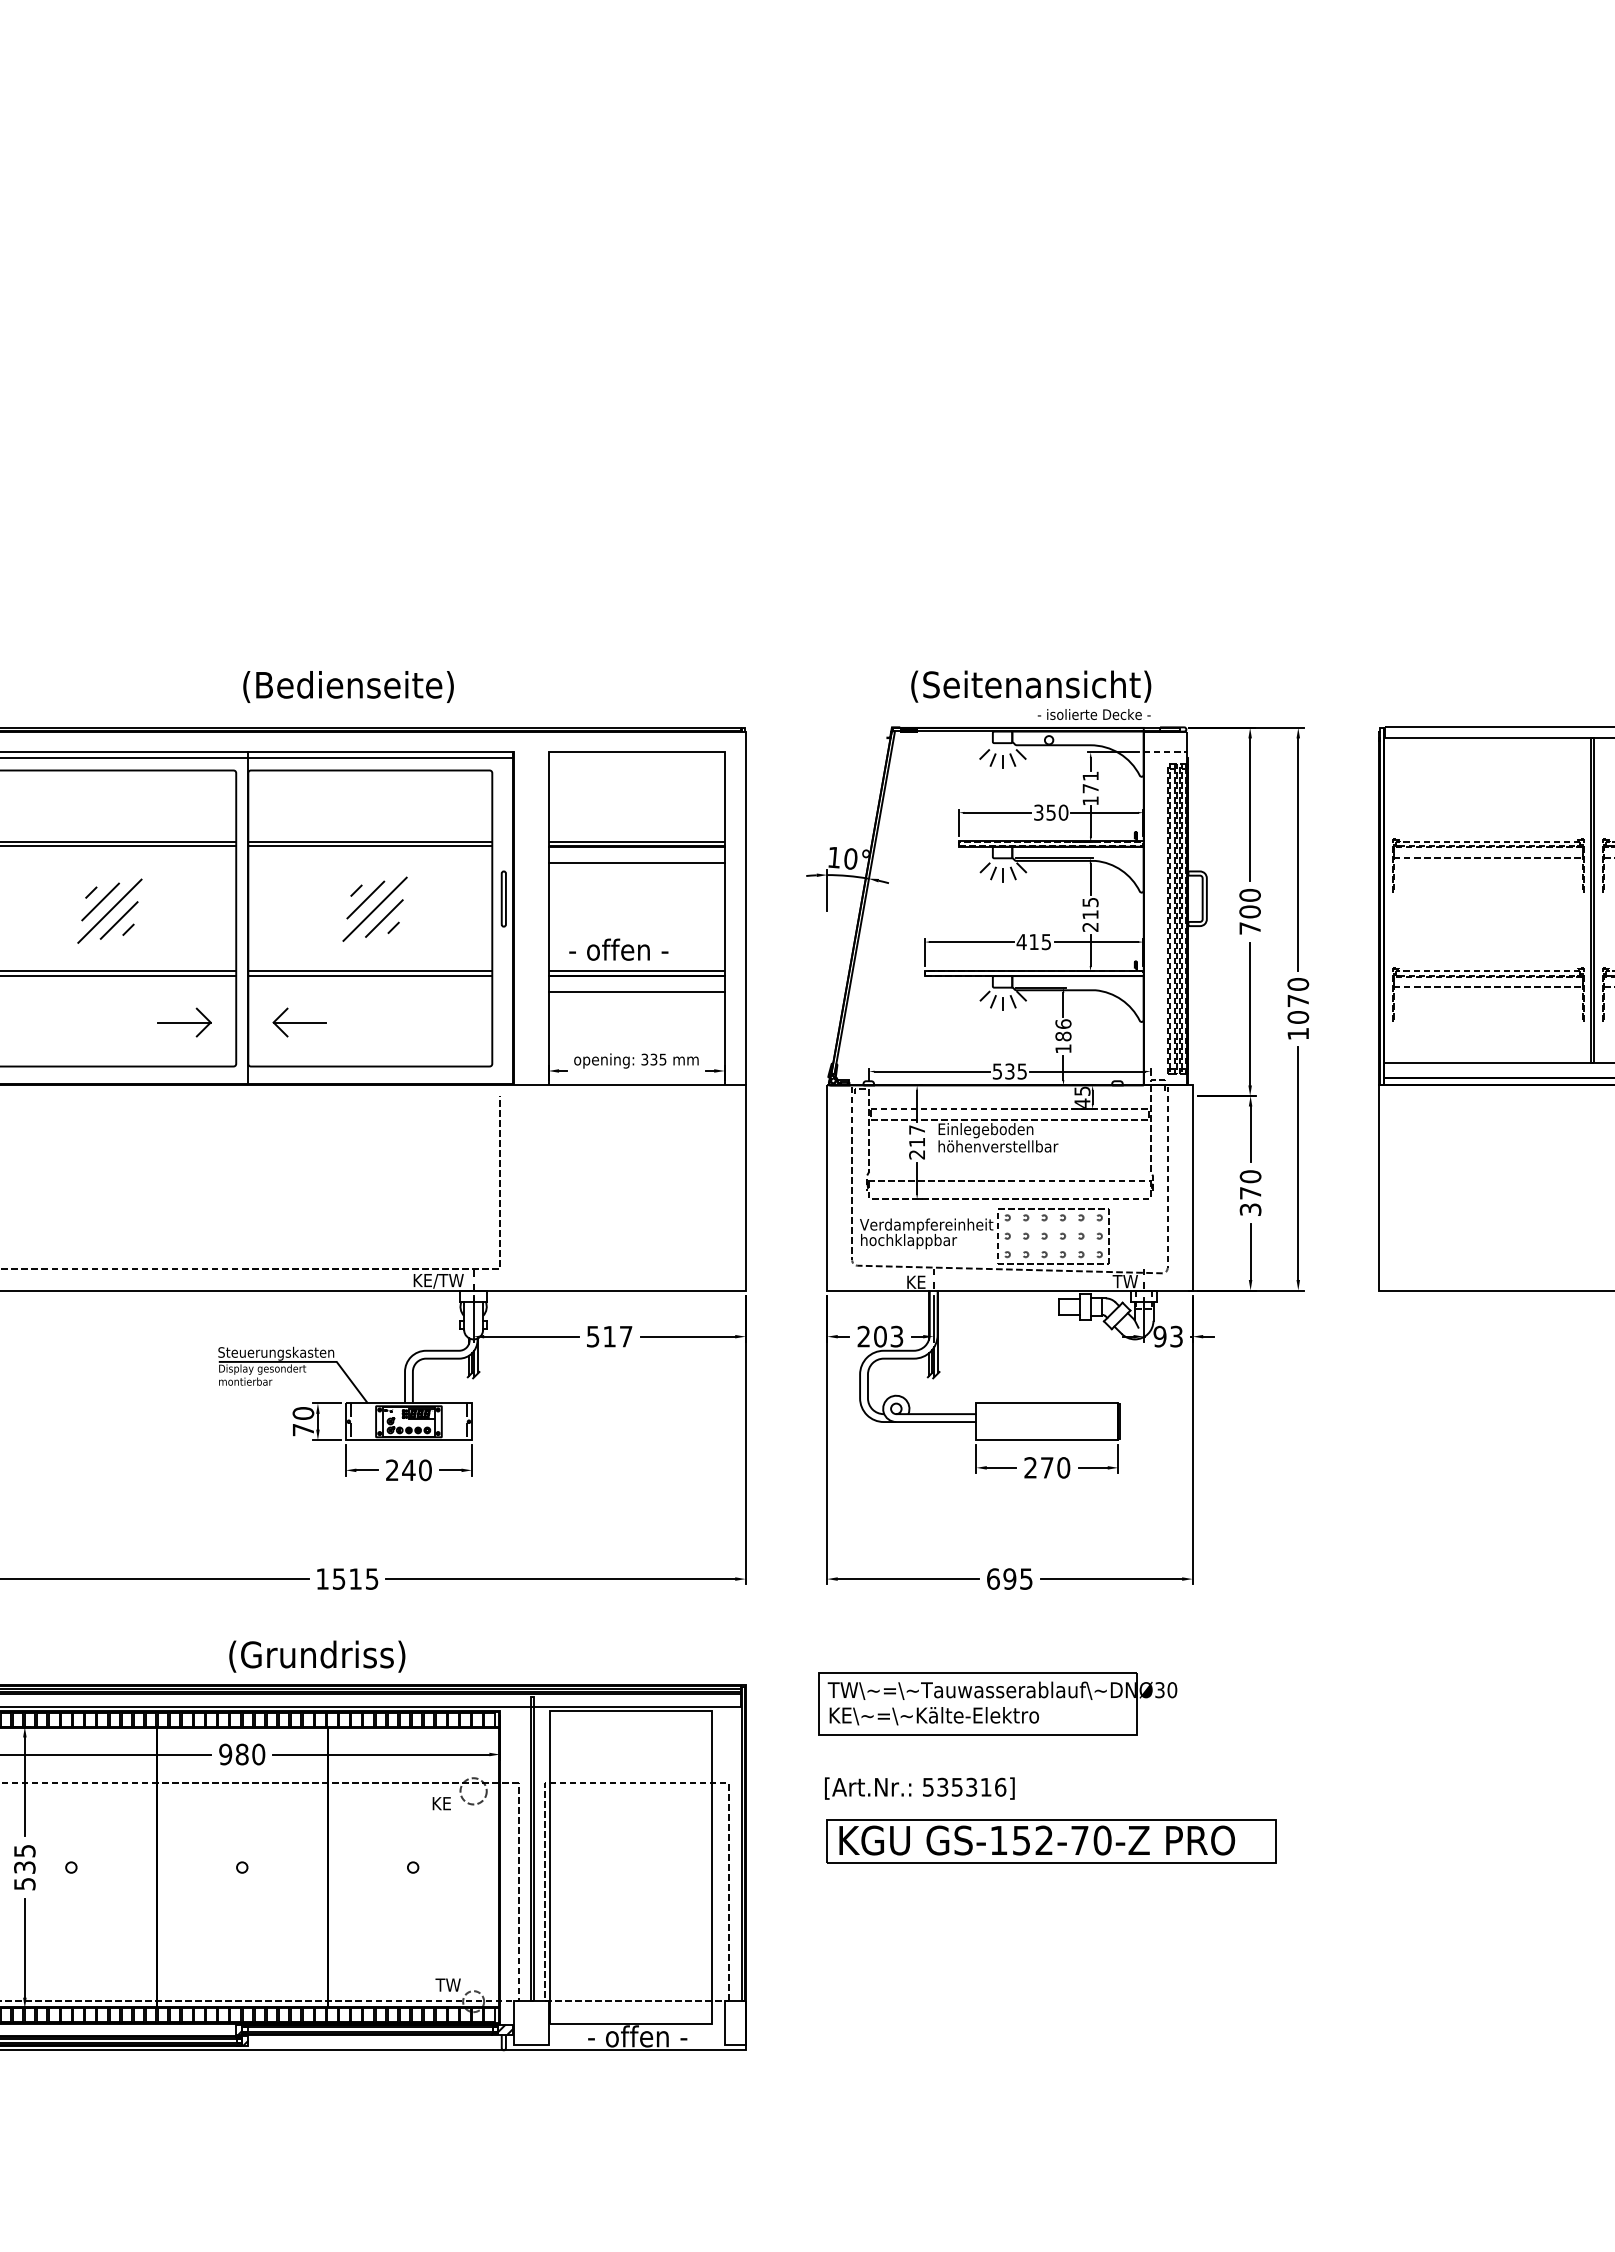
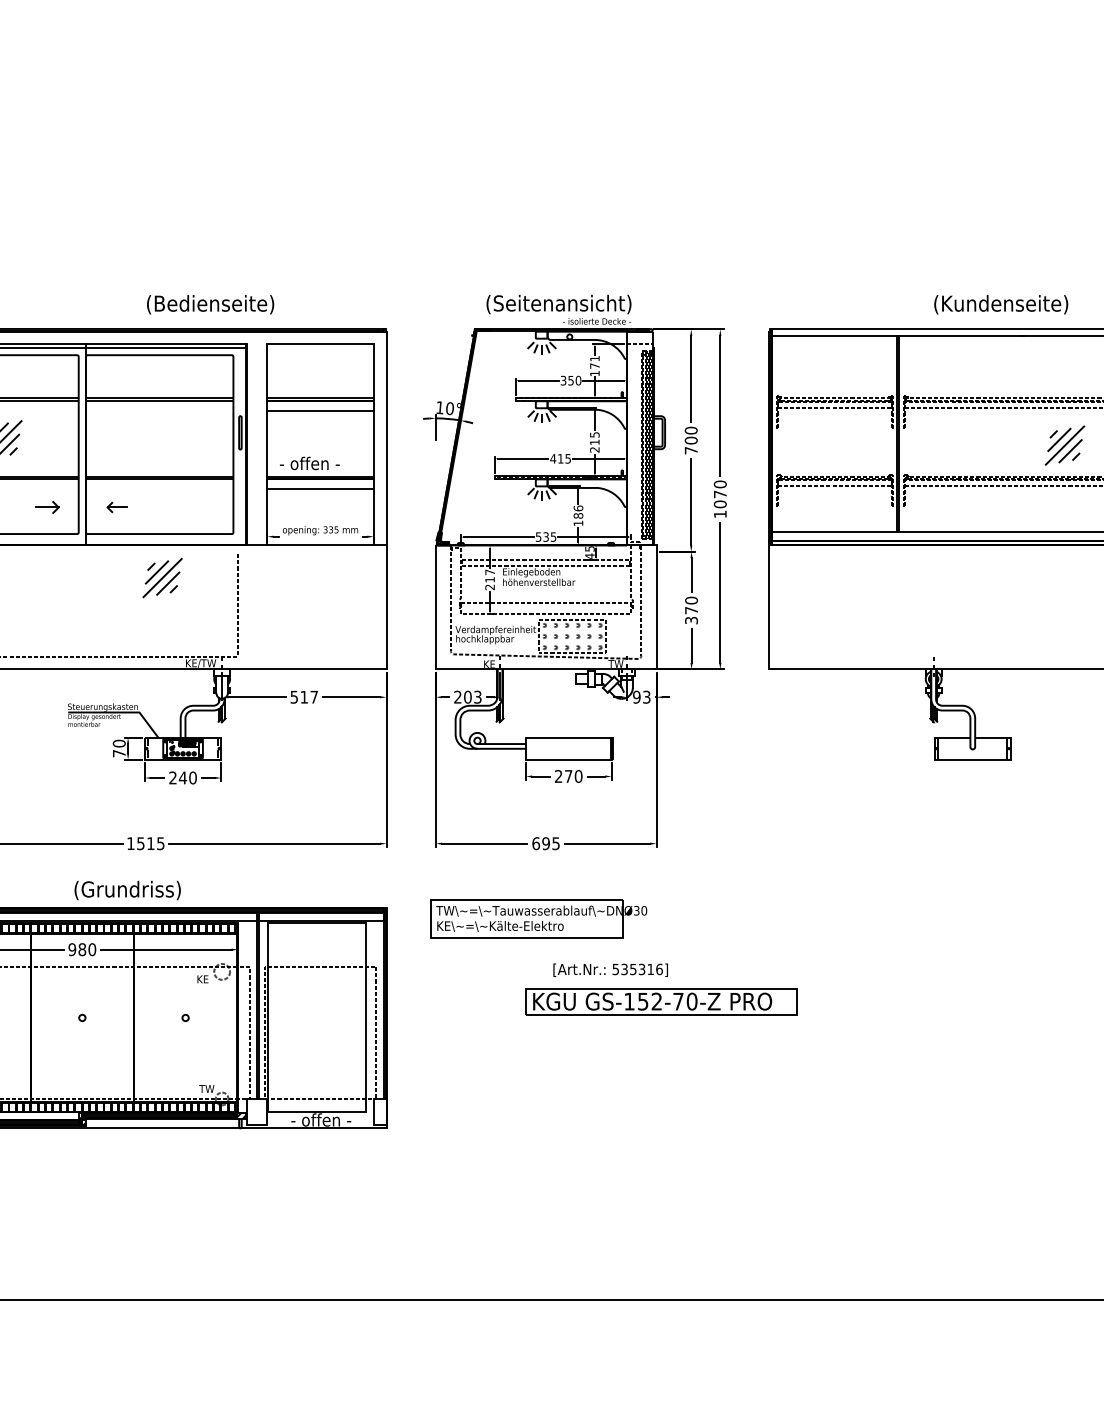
text: (348, 686) -> (210, 304), moved
part: (374, 908) -> (162, 577), moved
part: (184, 1022) -> (47, 507), size x0.7
part: (298, 1022) -> (116, 507), size x0.6
text: (919, 1787) -> (610, 969), moved
part: (1051, 1840) -> (661, 1001), moved

